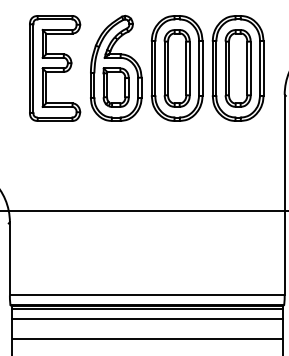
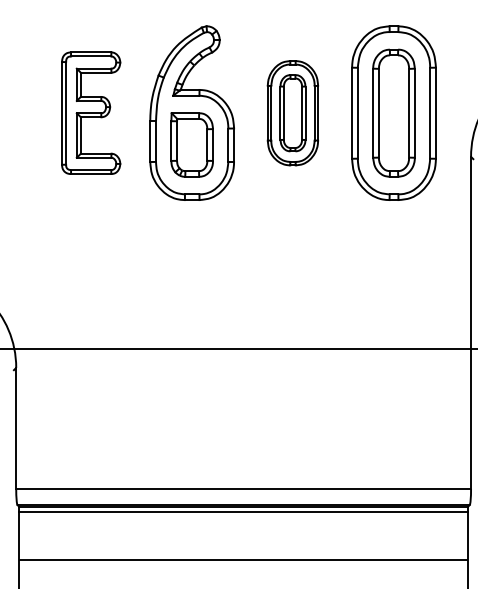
part: (55, 68) -> (91, 113), size x0.7
part: (176, 68) -> (291, 113), size x0.6
line: (146, 319) -> (242, 528), removed

